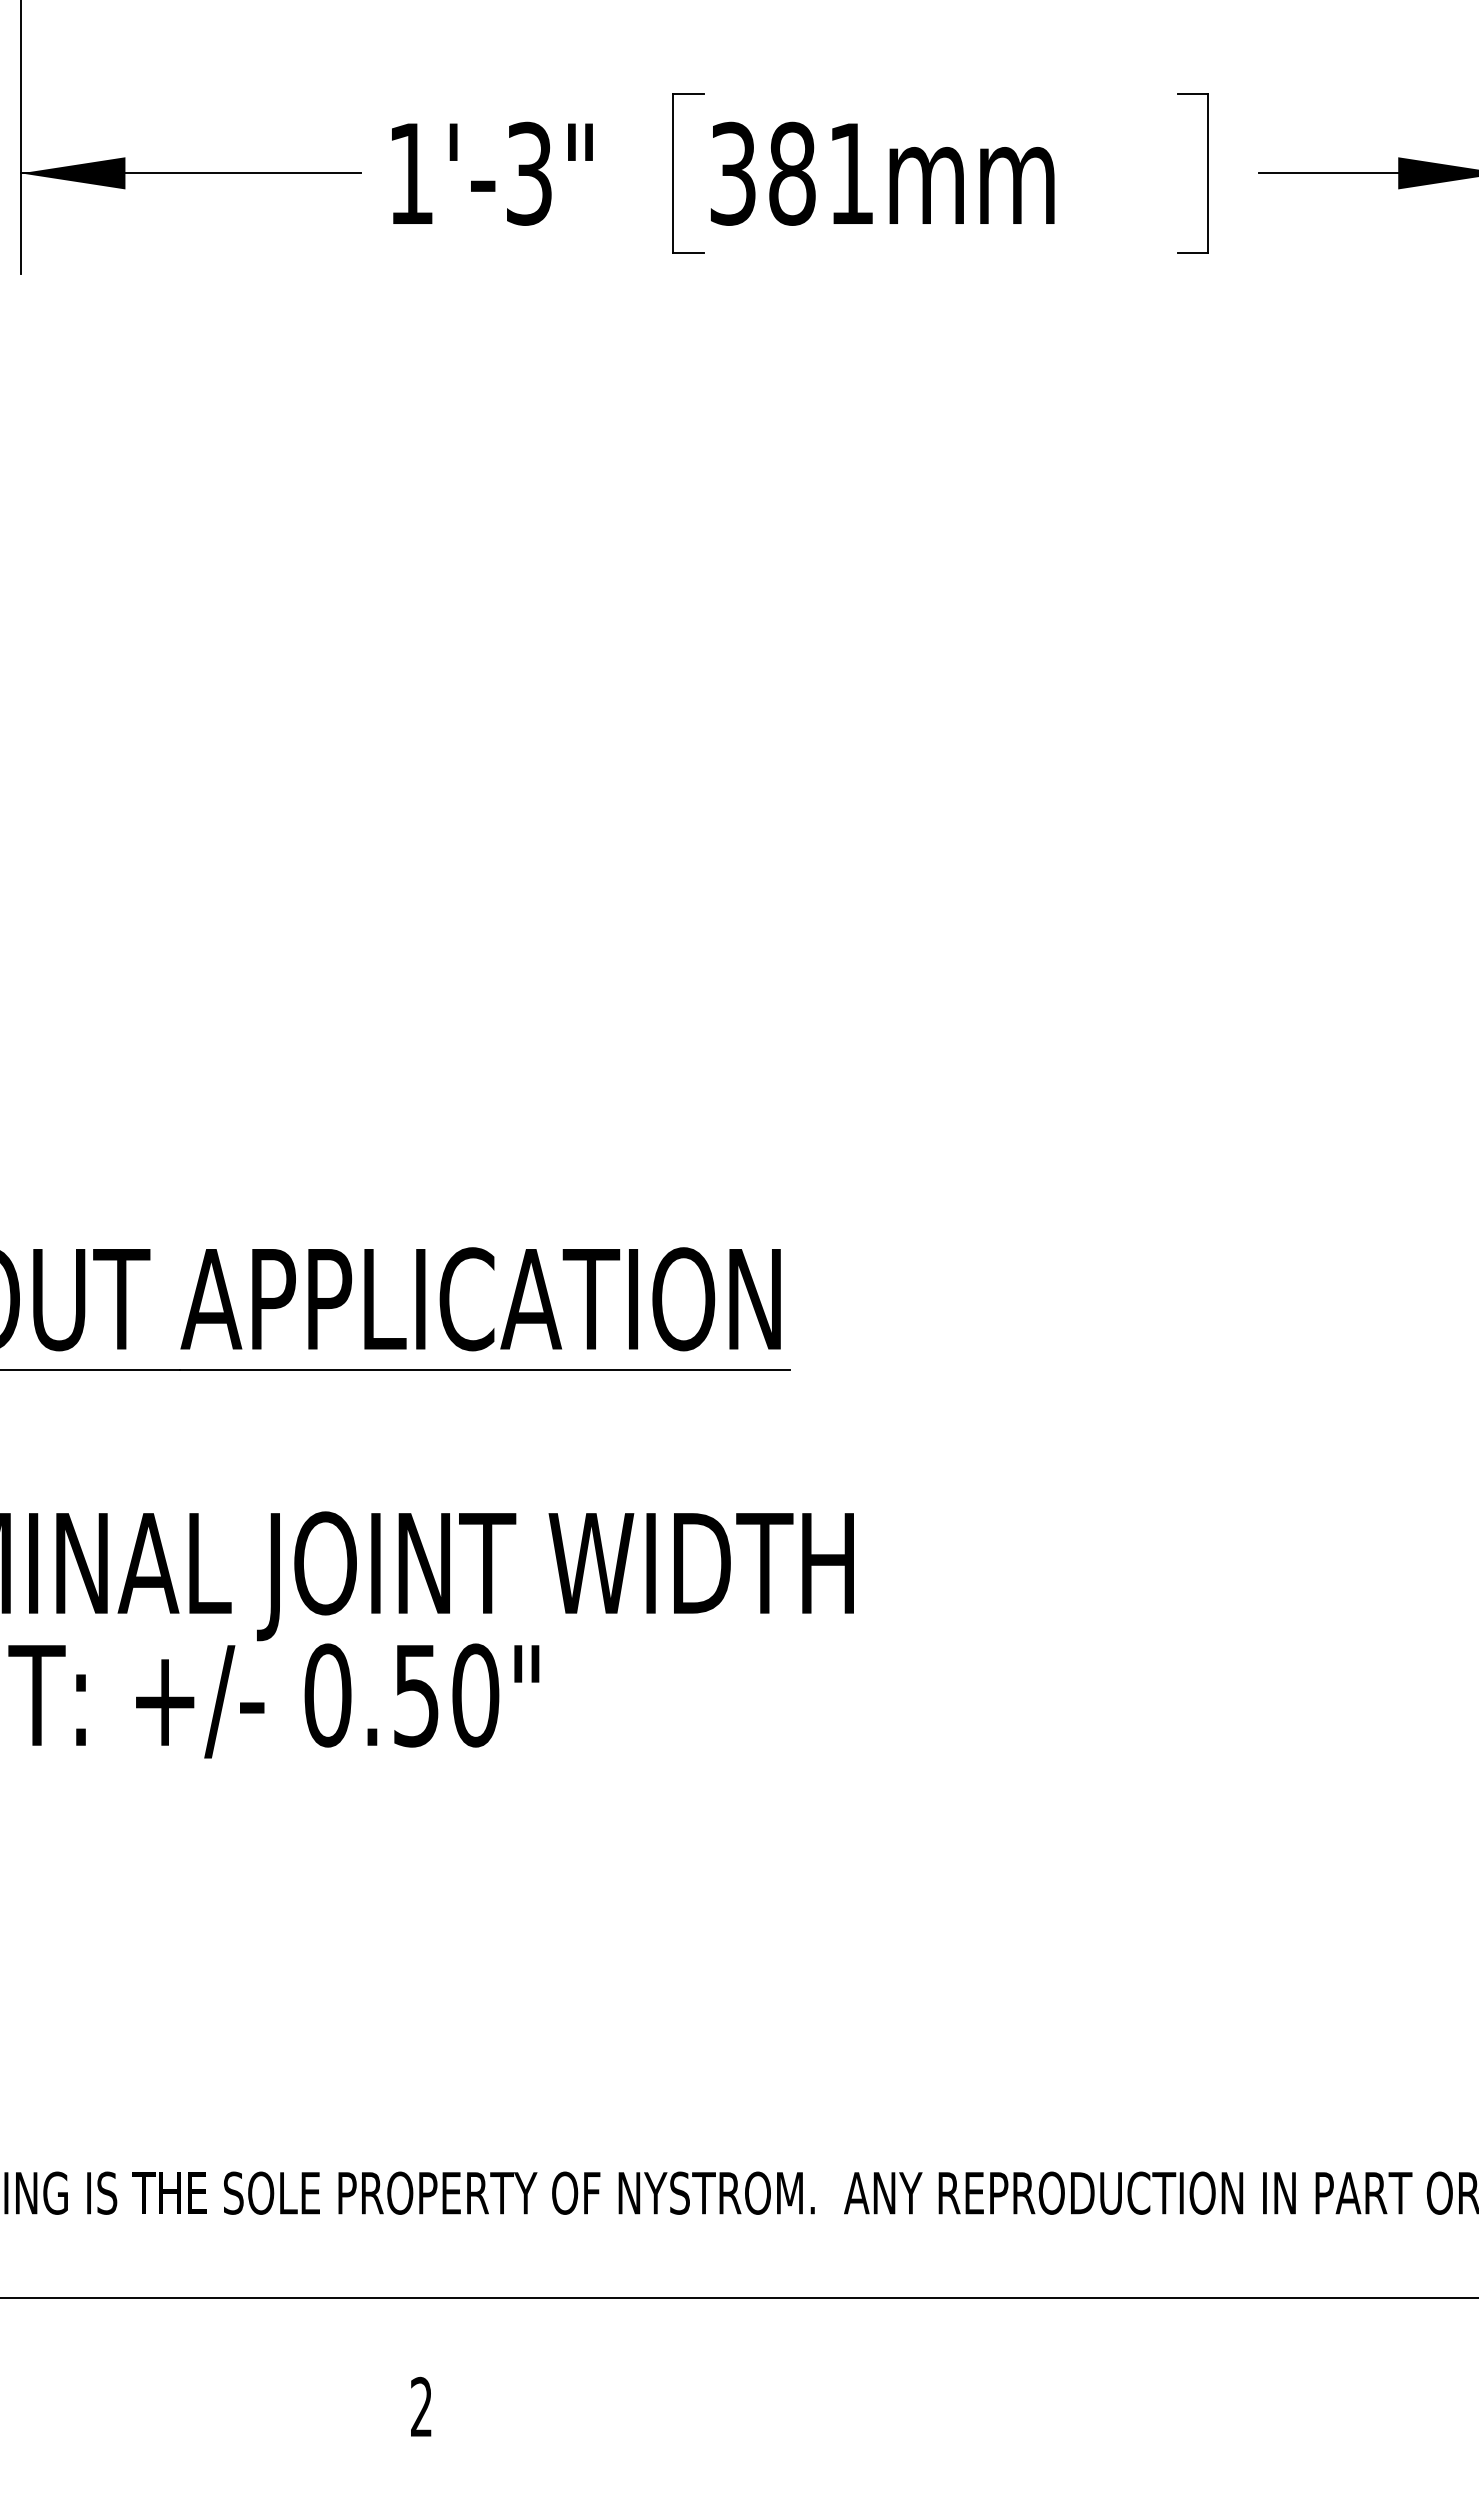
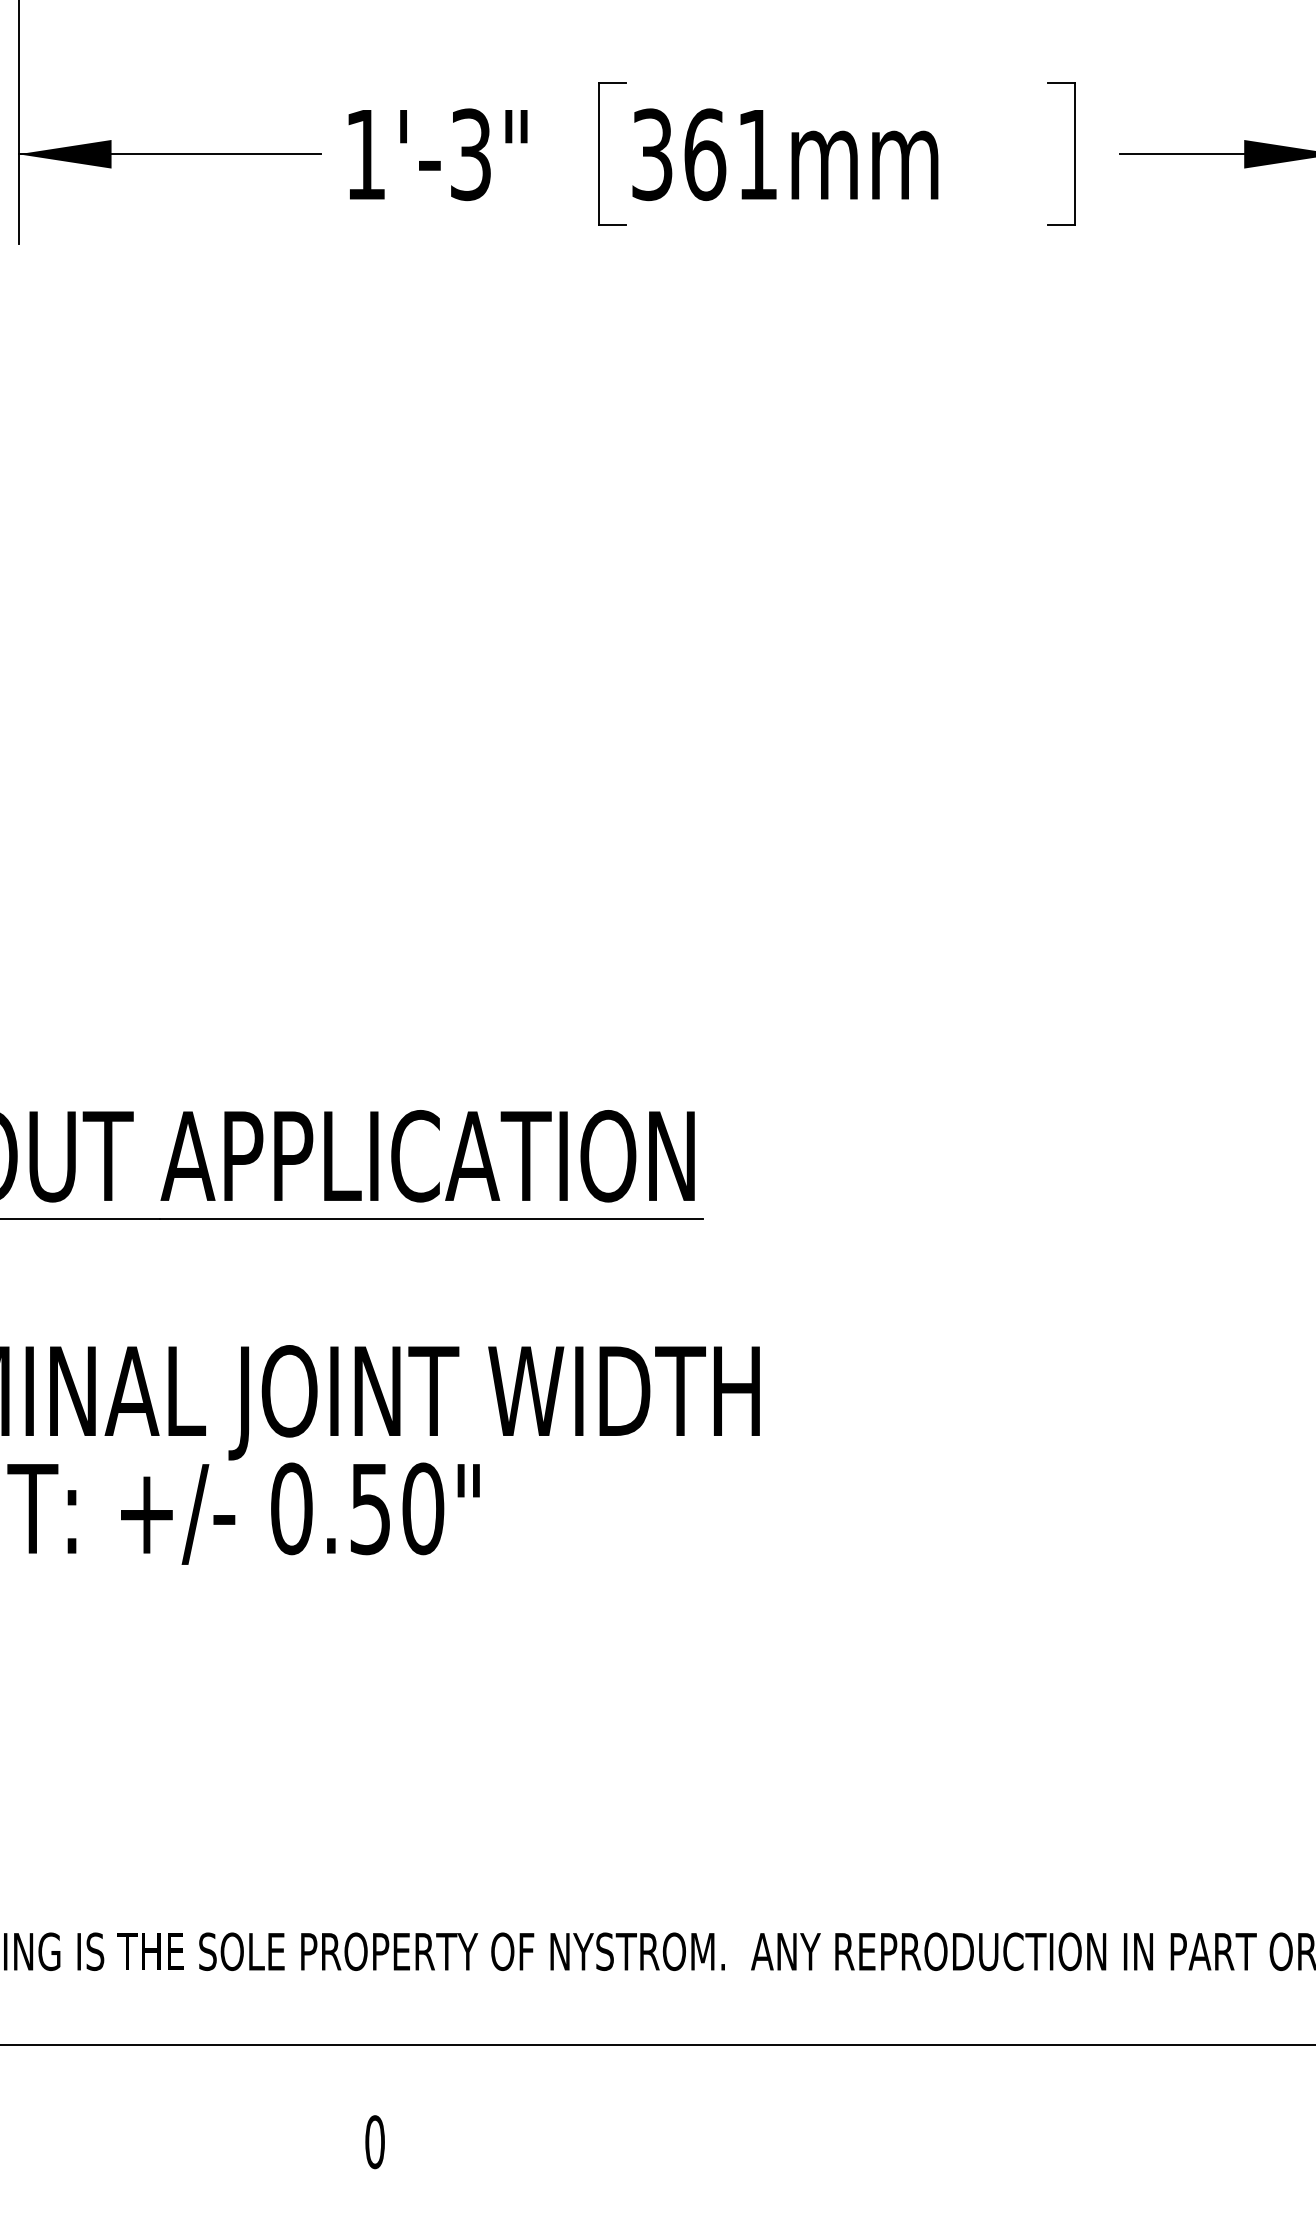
text: (792, 173) -> (705, 154), 381mm -> 361mm
text: (421, 2406) -> (375, 2141), 2 -> 0

